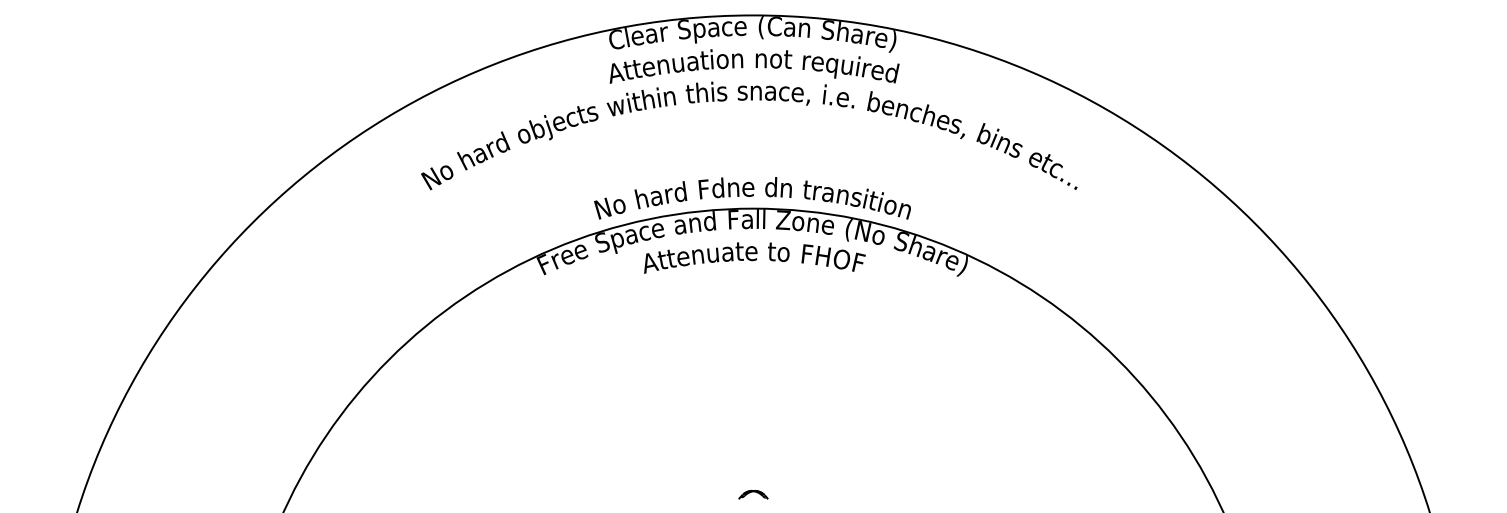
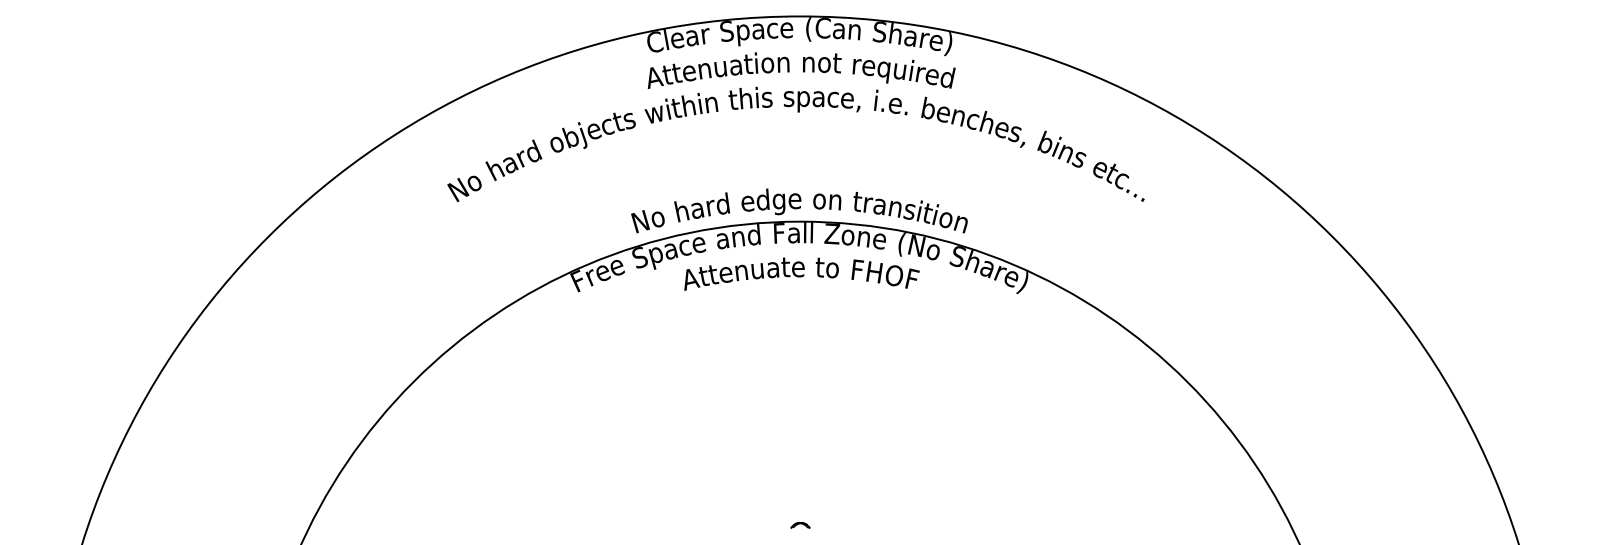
text: (756, 95) -> (803, 101), n -> p
text: (771, 186) -> (819, 198), d -> o
text: (703, 188) -> (747, 200), F -> e
text: (732, 192) -> (778, 204), n -> g
part: (753, 494) -> (800, 525), size x0.62

